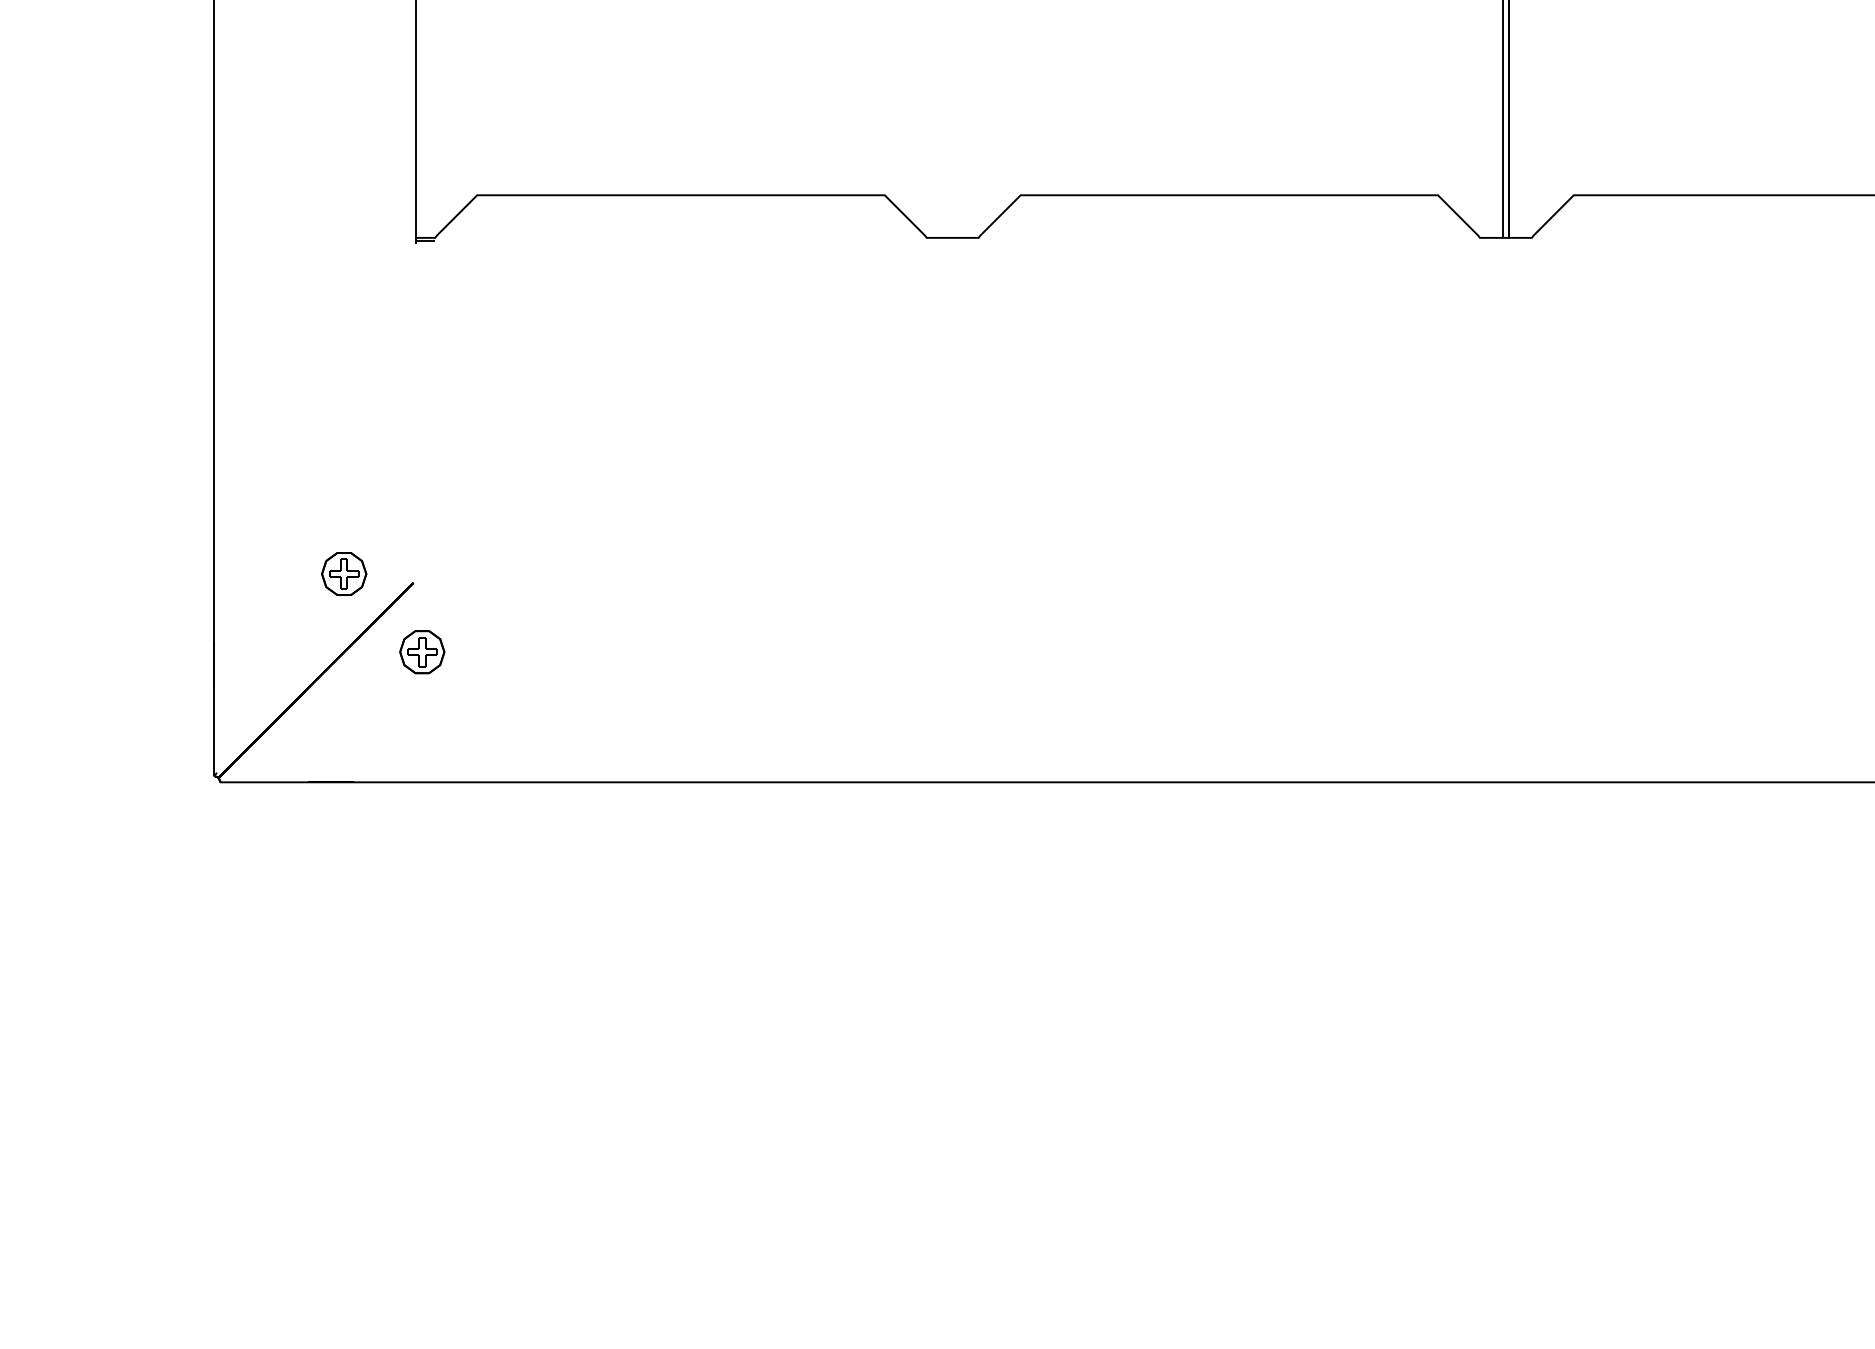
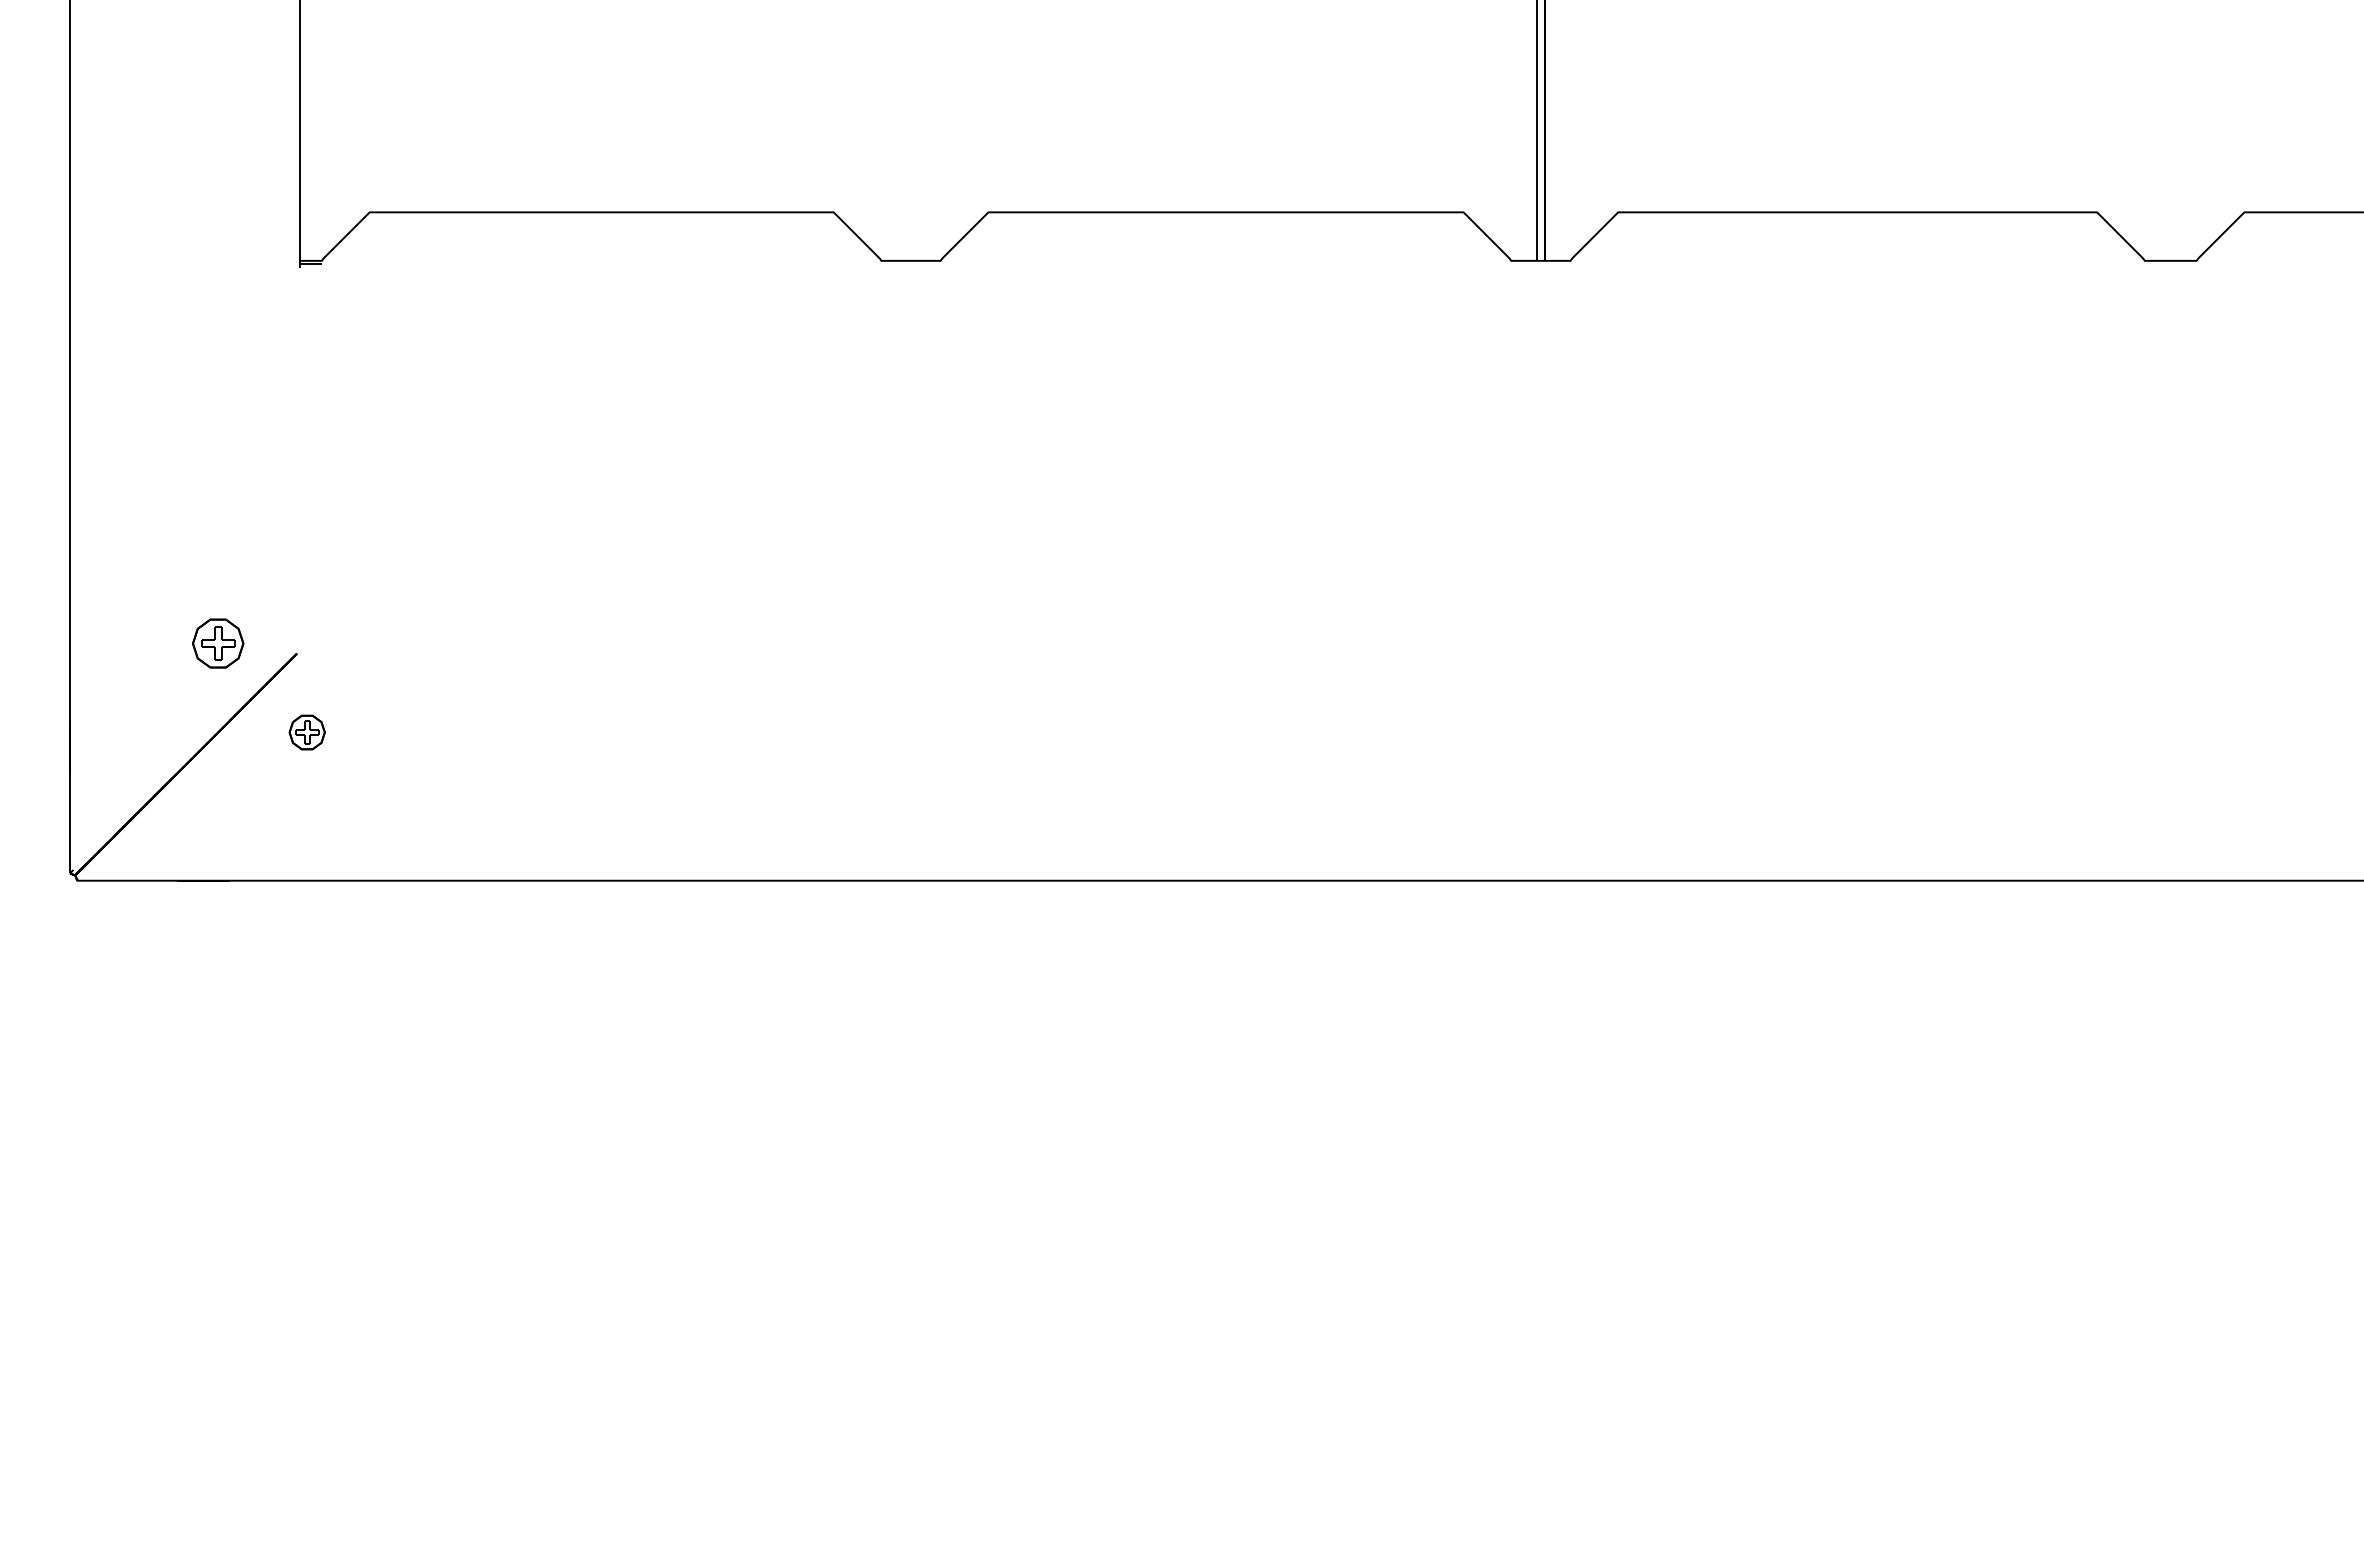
part: (422, 652) -> (307, 732), size x0.7

